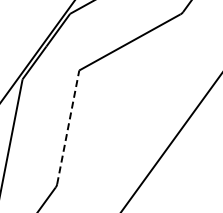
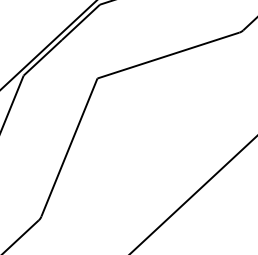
line: (68, 127) -> (69, 147), dashed -> solid

